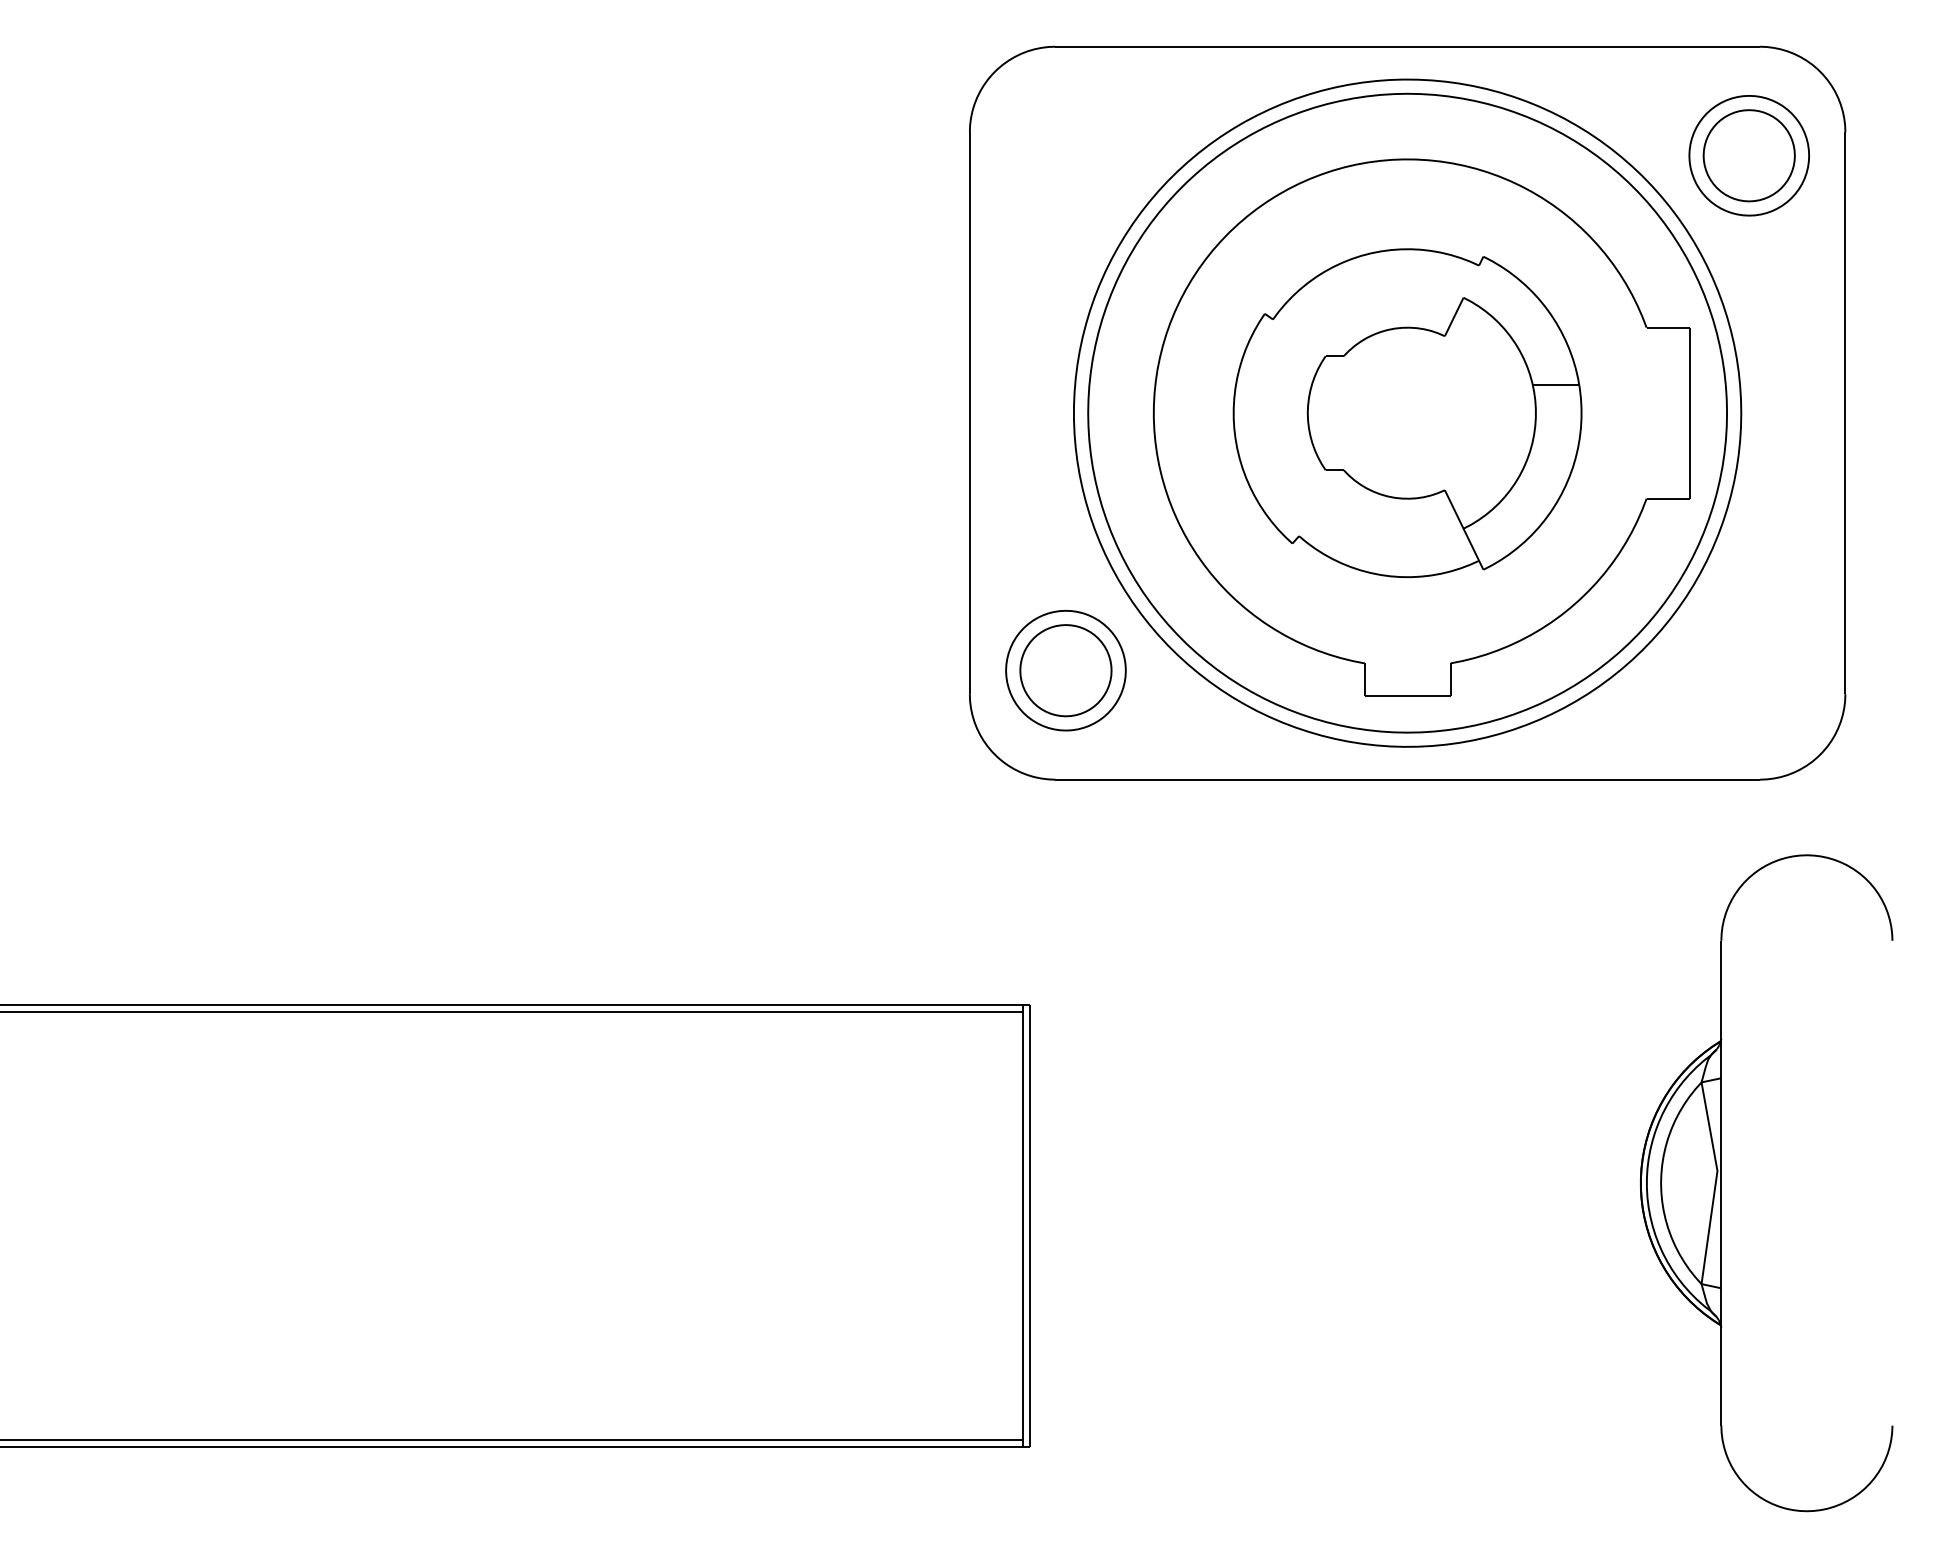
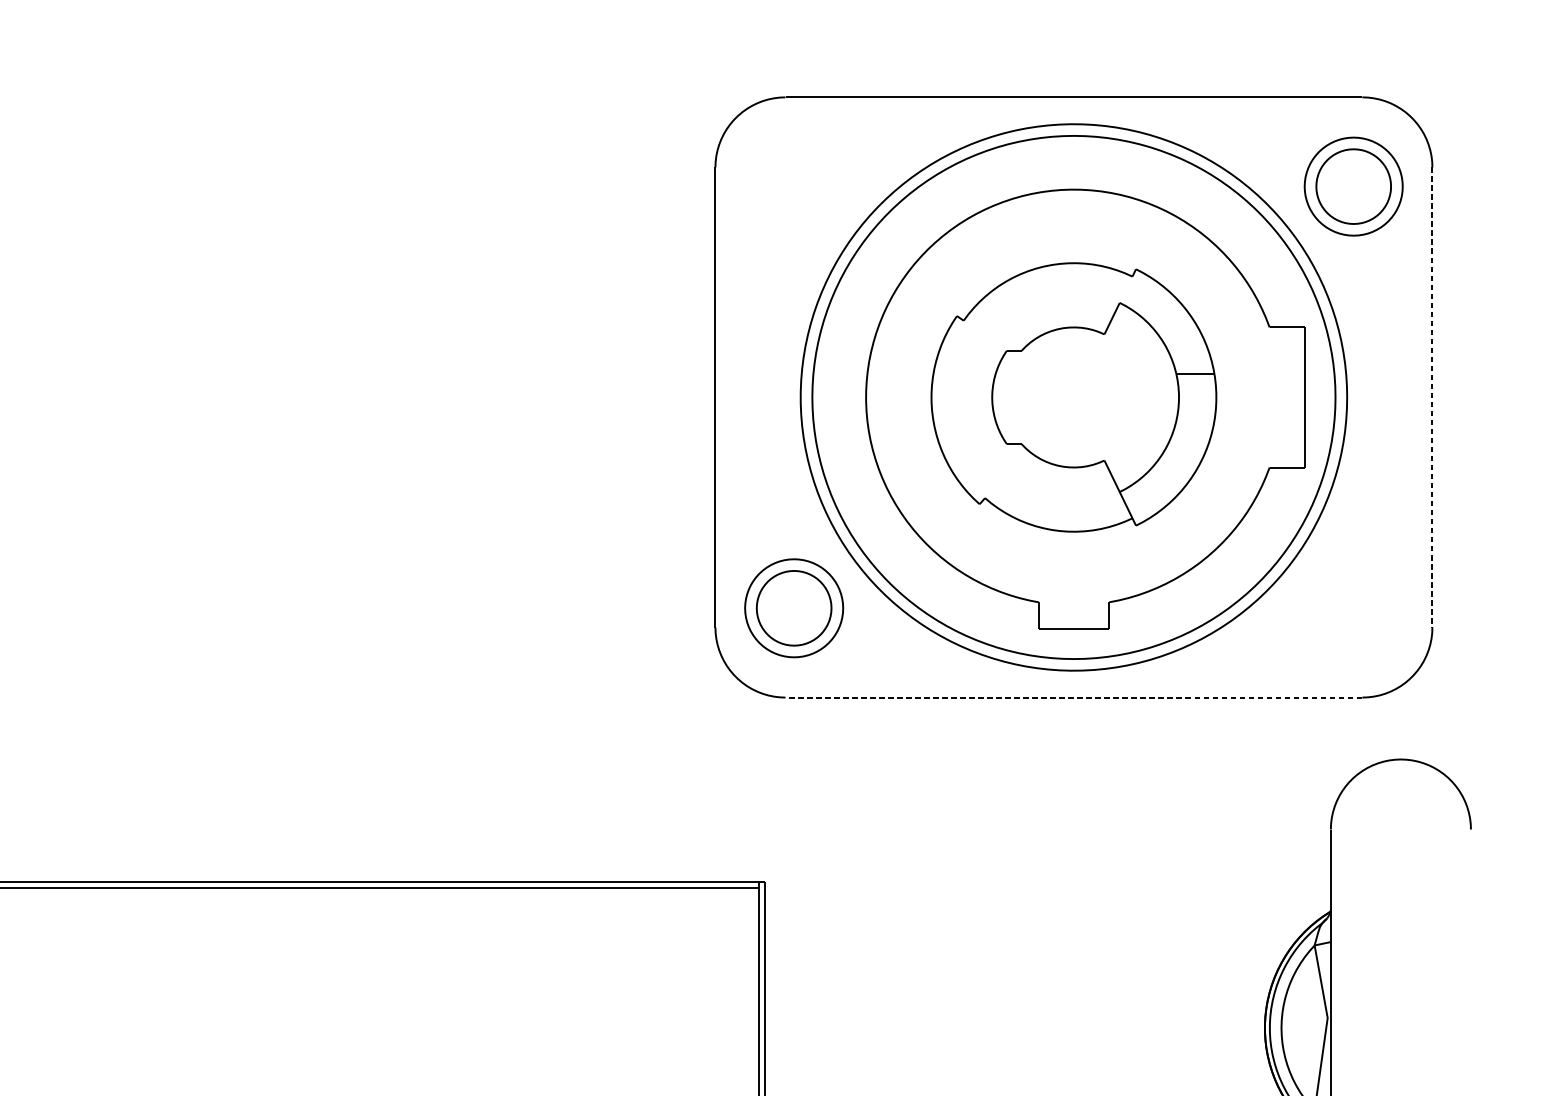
line: (1845, 413) -> (1432, 397), solid -> dashed
line: (1407, 779) -> (1073, 697), solid -> dashed

